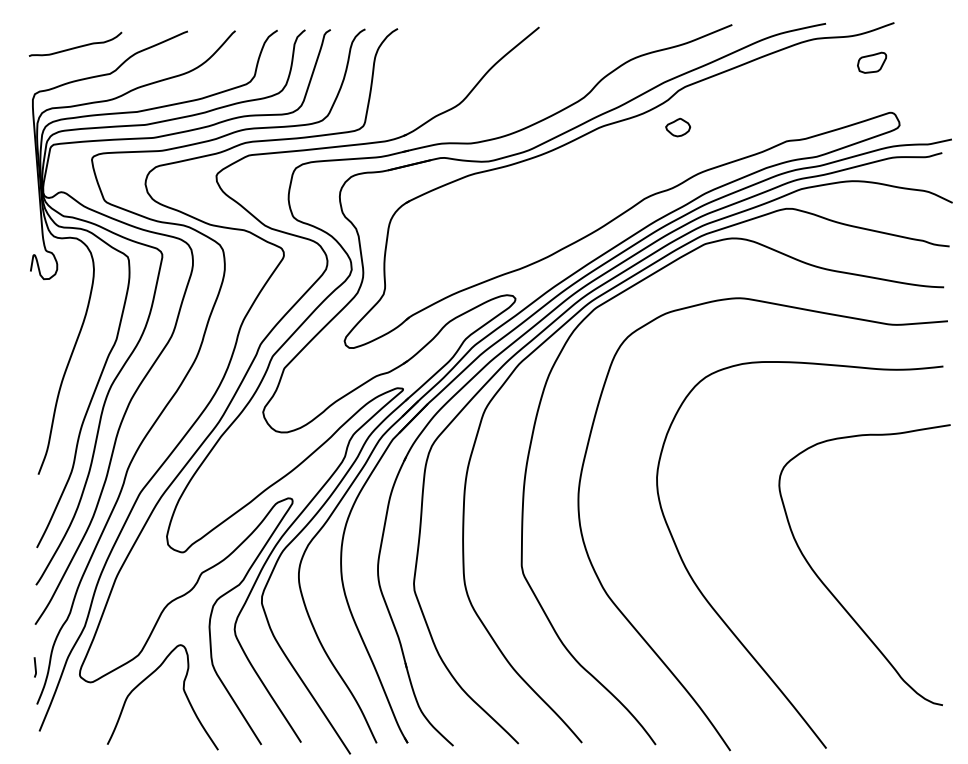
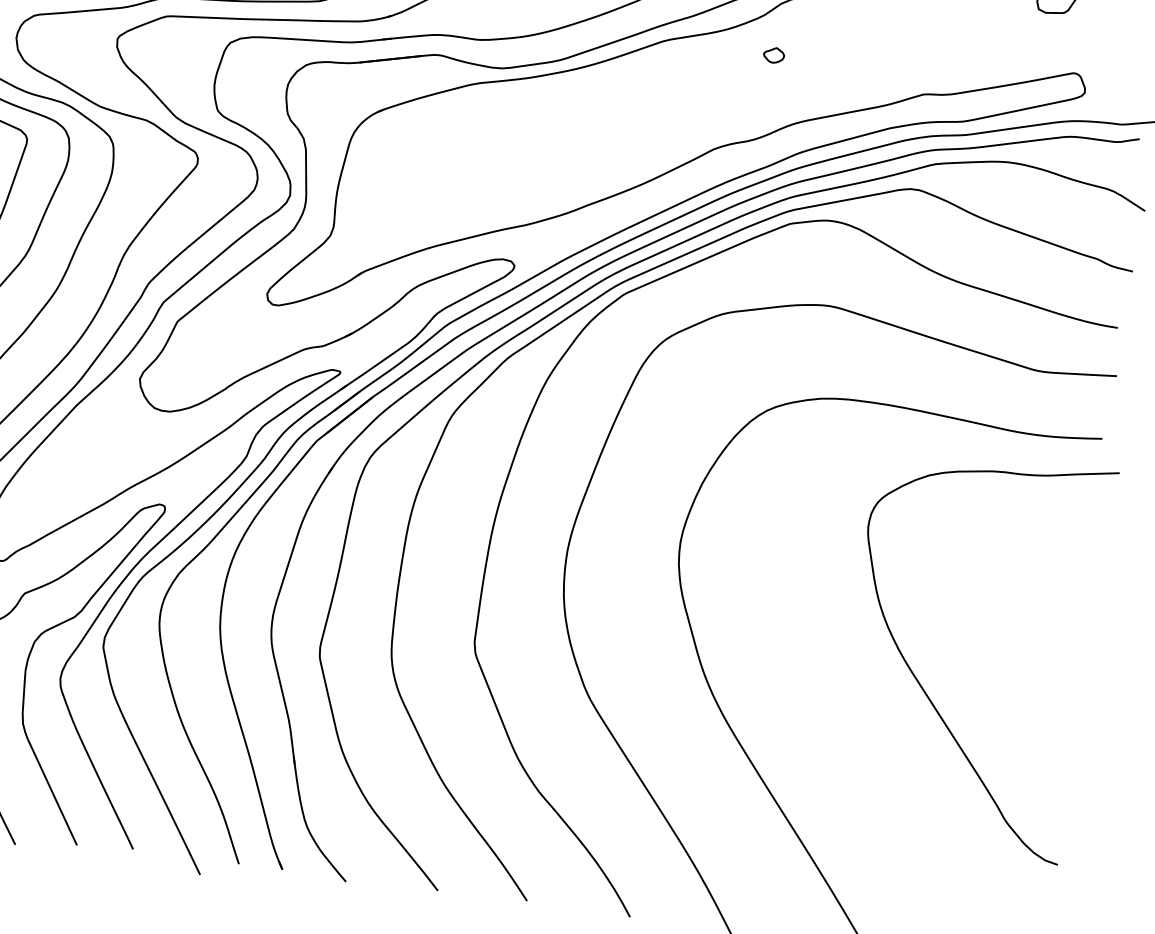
part: (678, 127) -> (774, 55), size x0.6
curve: (831, 591) -> (922, 685), moved

